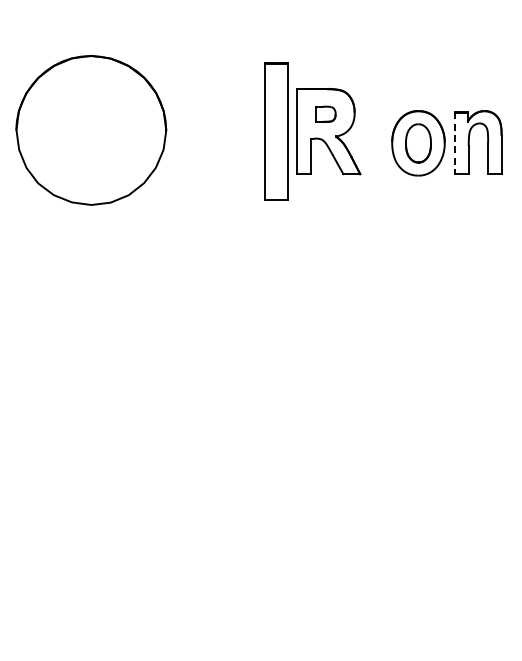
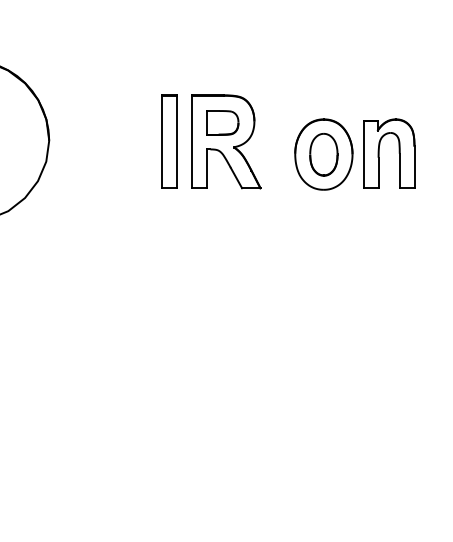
part: (325, 114) -> (222, 123), size x1.43
part: (276, 131) -> (169, 141), size x0.62
line: (455, 143) -> (364, 154), dashed -> solid

